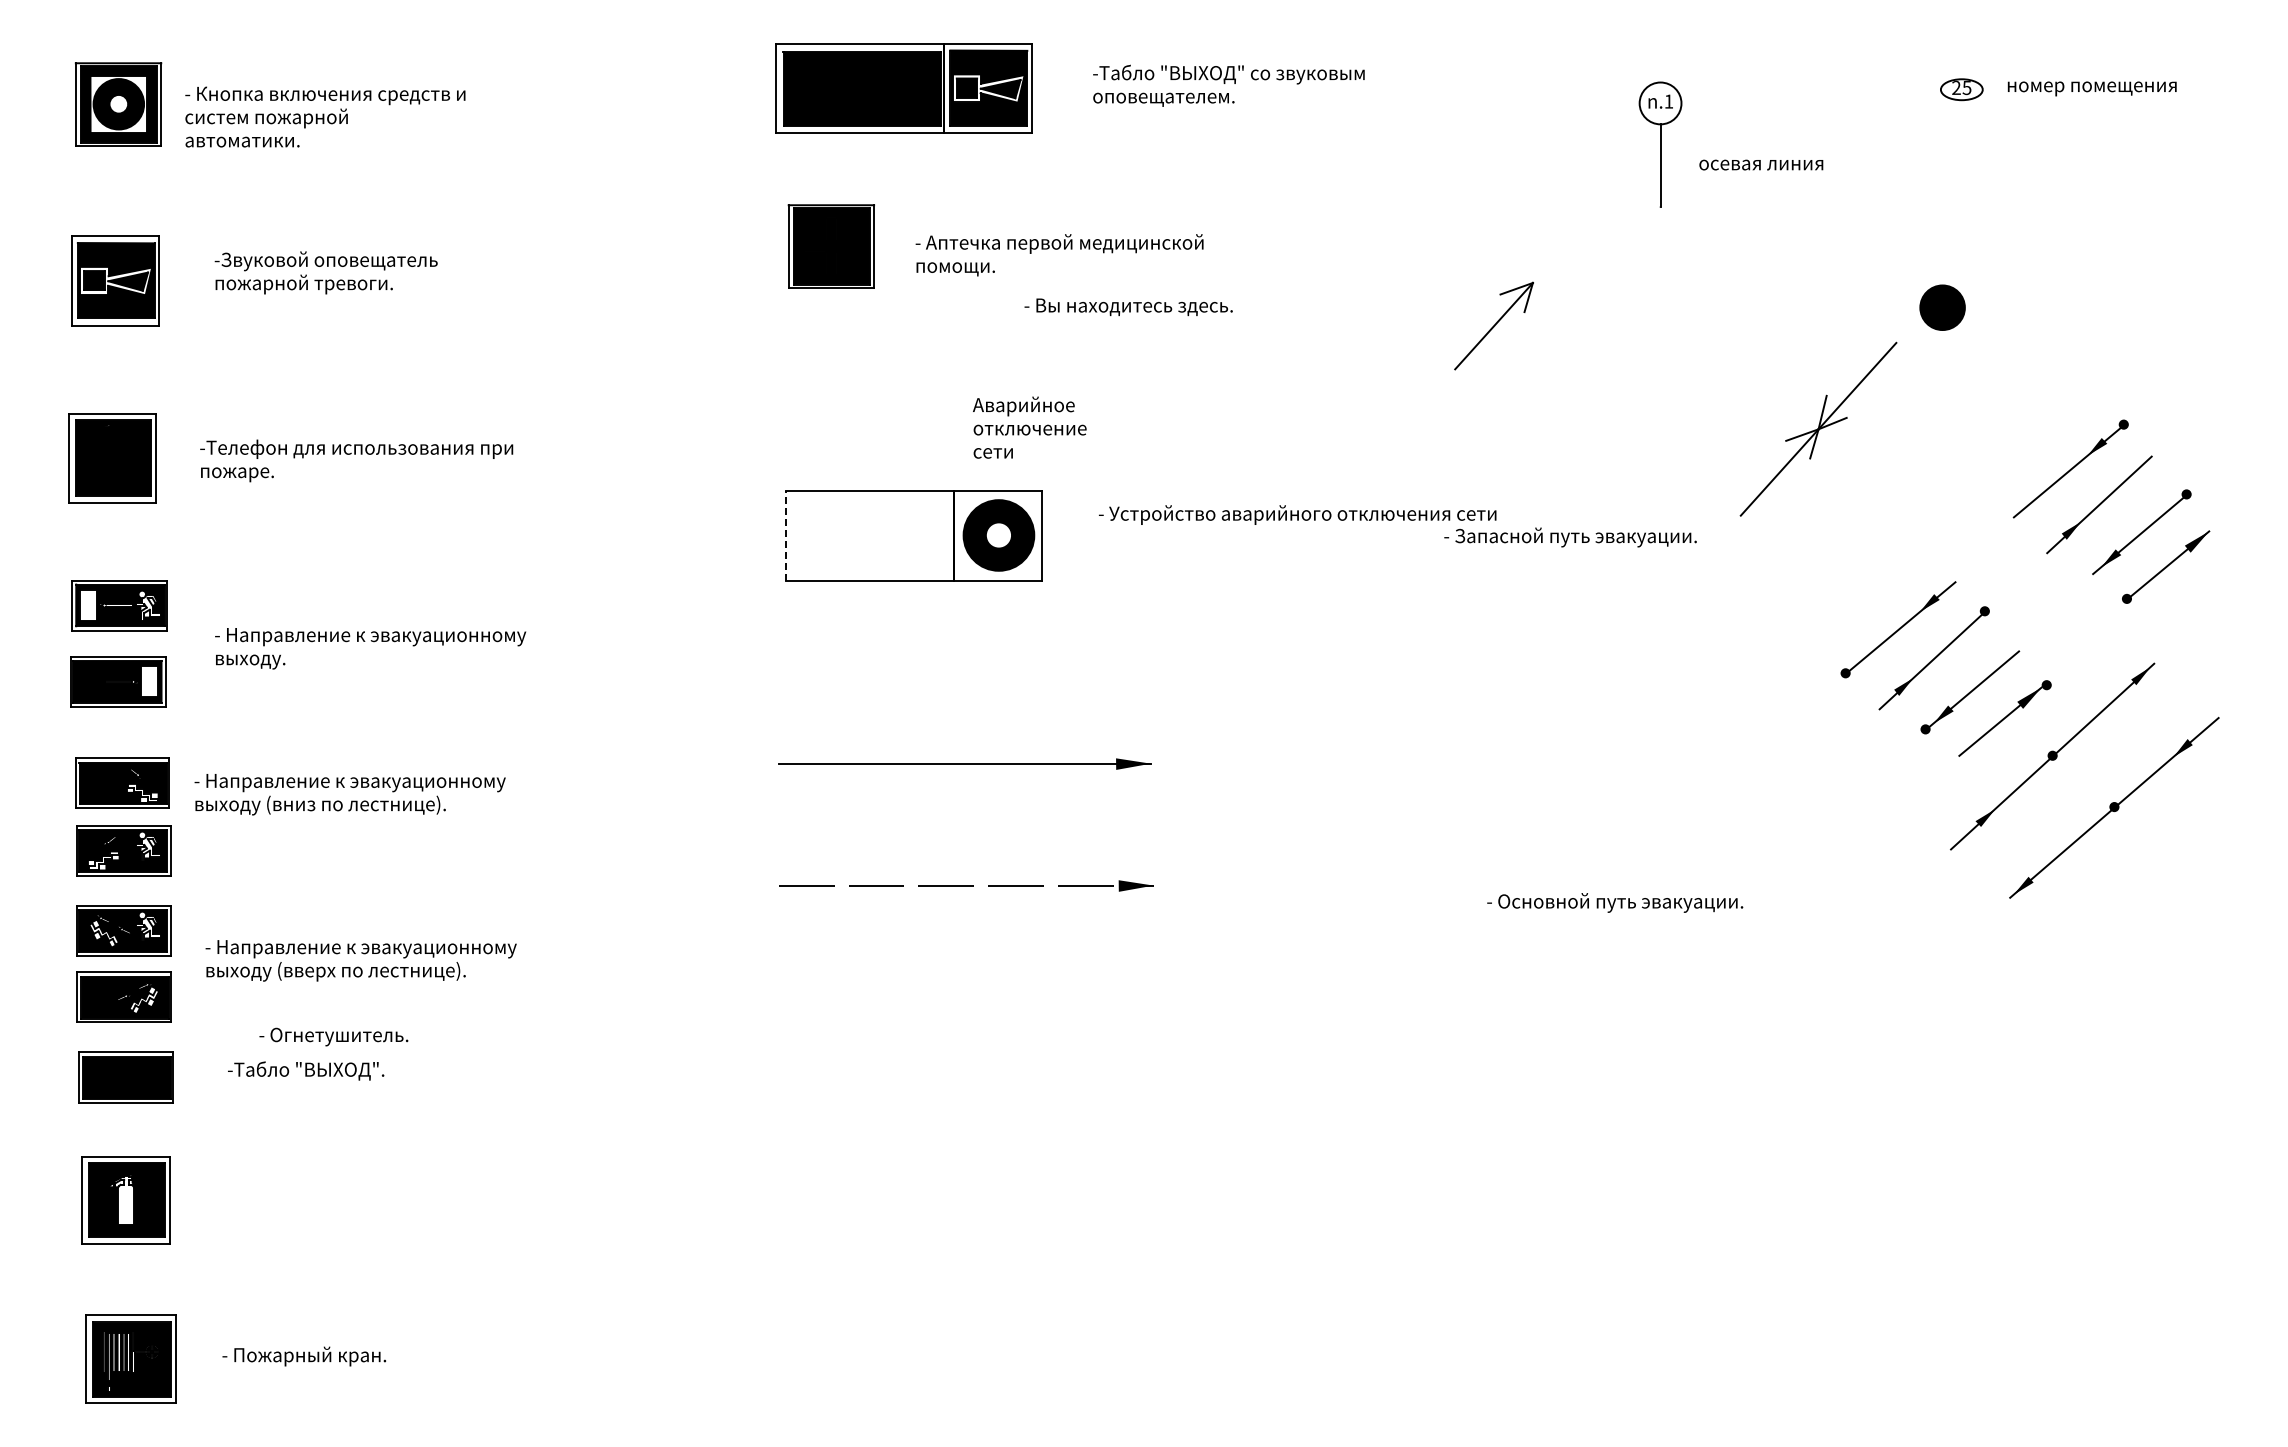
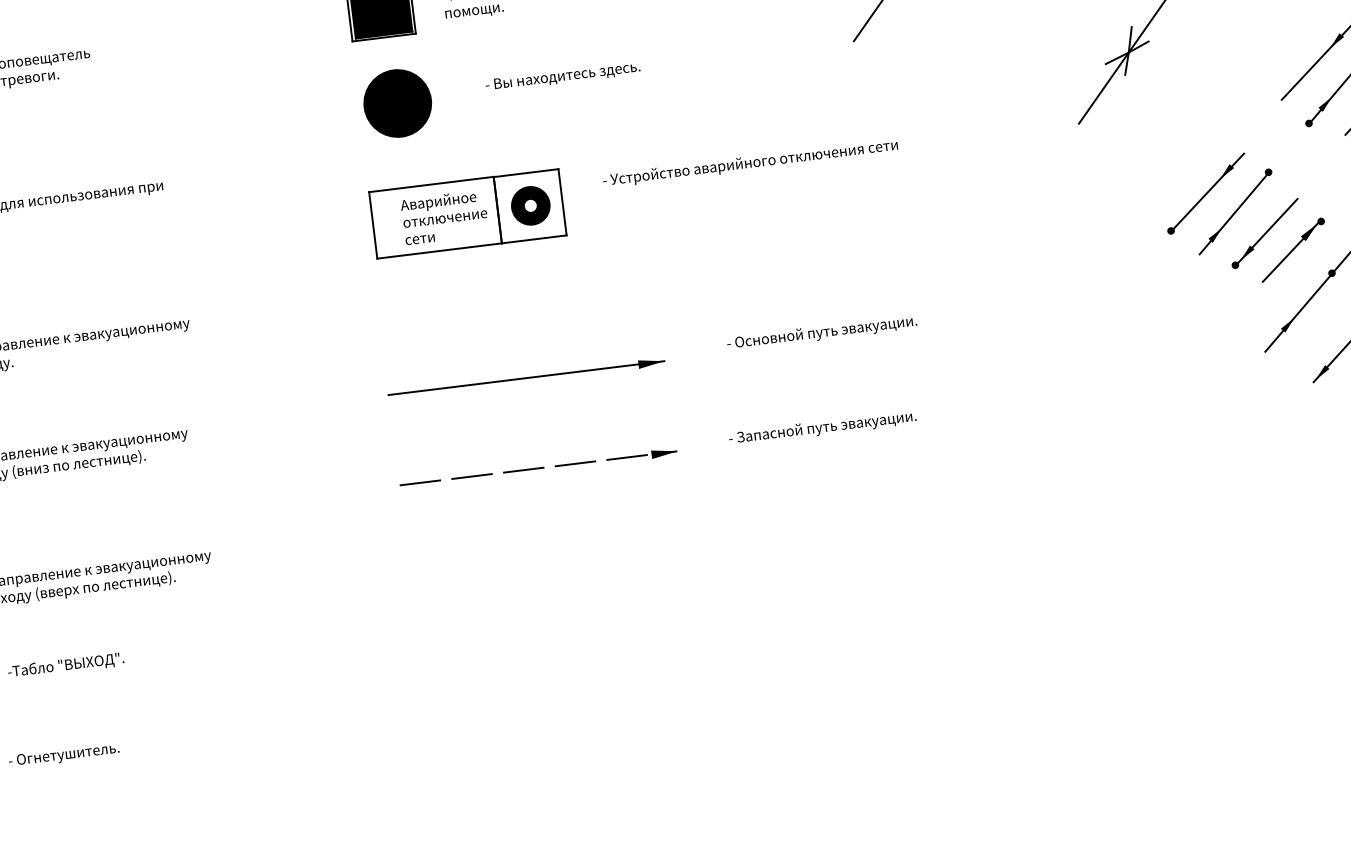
text: (1128, 307) -> (562, 77), moved
part: (838, 377) -> (397, 103), added
text: (1029, 427) -> (444, 217), moved
line: (786, 535) -> (373, 225), dashed -> solid
part: (998, 535) -> (530, 205), size x0.71
text: (1570, 537) -> (822, 428), moved
fill: (2046, 552) -> (1308, 123), added
text: (1615, 902) -> (822, 332), moved
text: (333, 1036) -> (63, 755), moved

